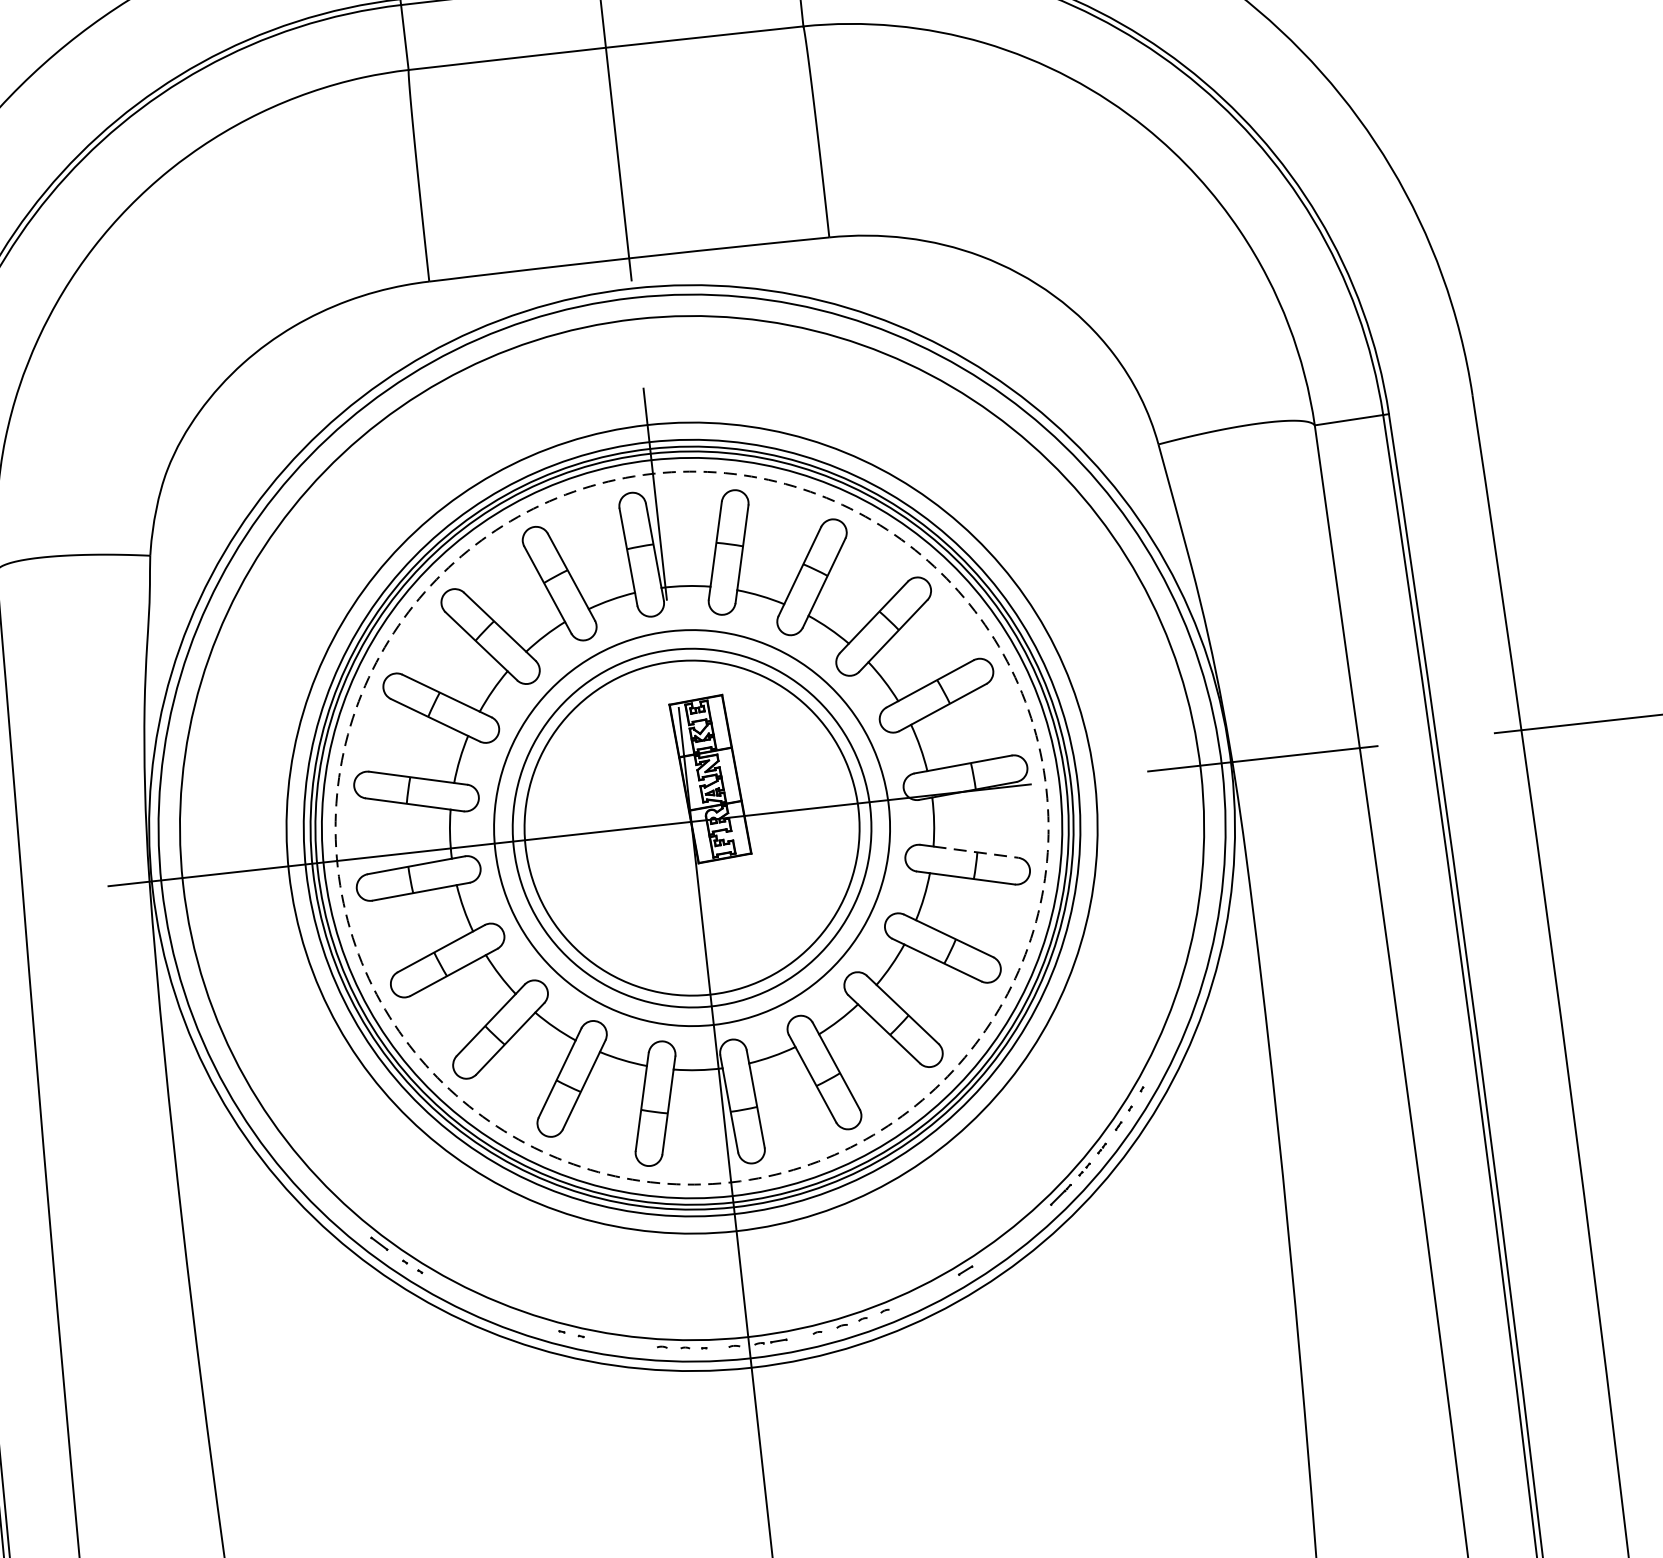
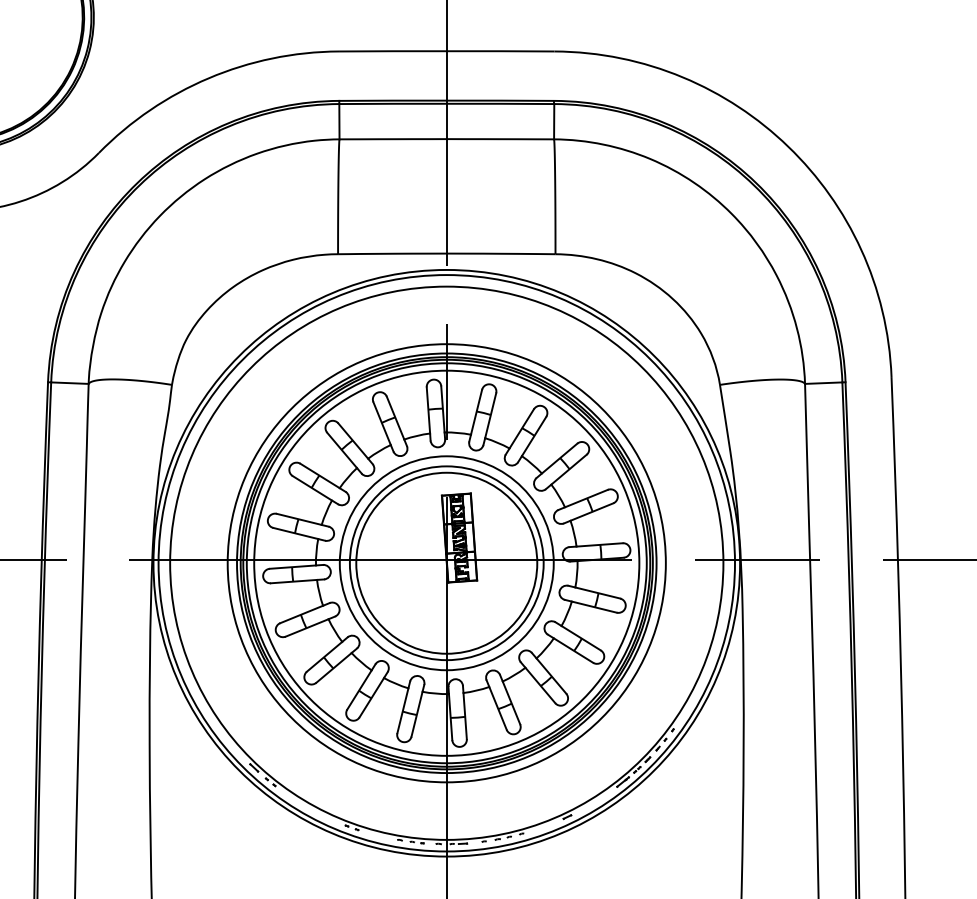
circle: (691, 826) -> (446, 562), dashed -> solid
line: (977, 852) -> (598, 593), dashed -> solid

